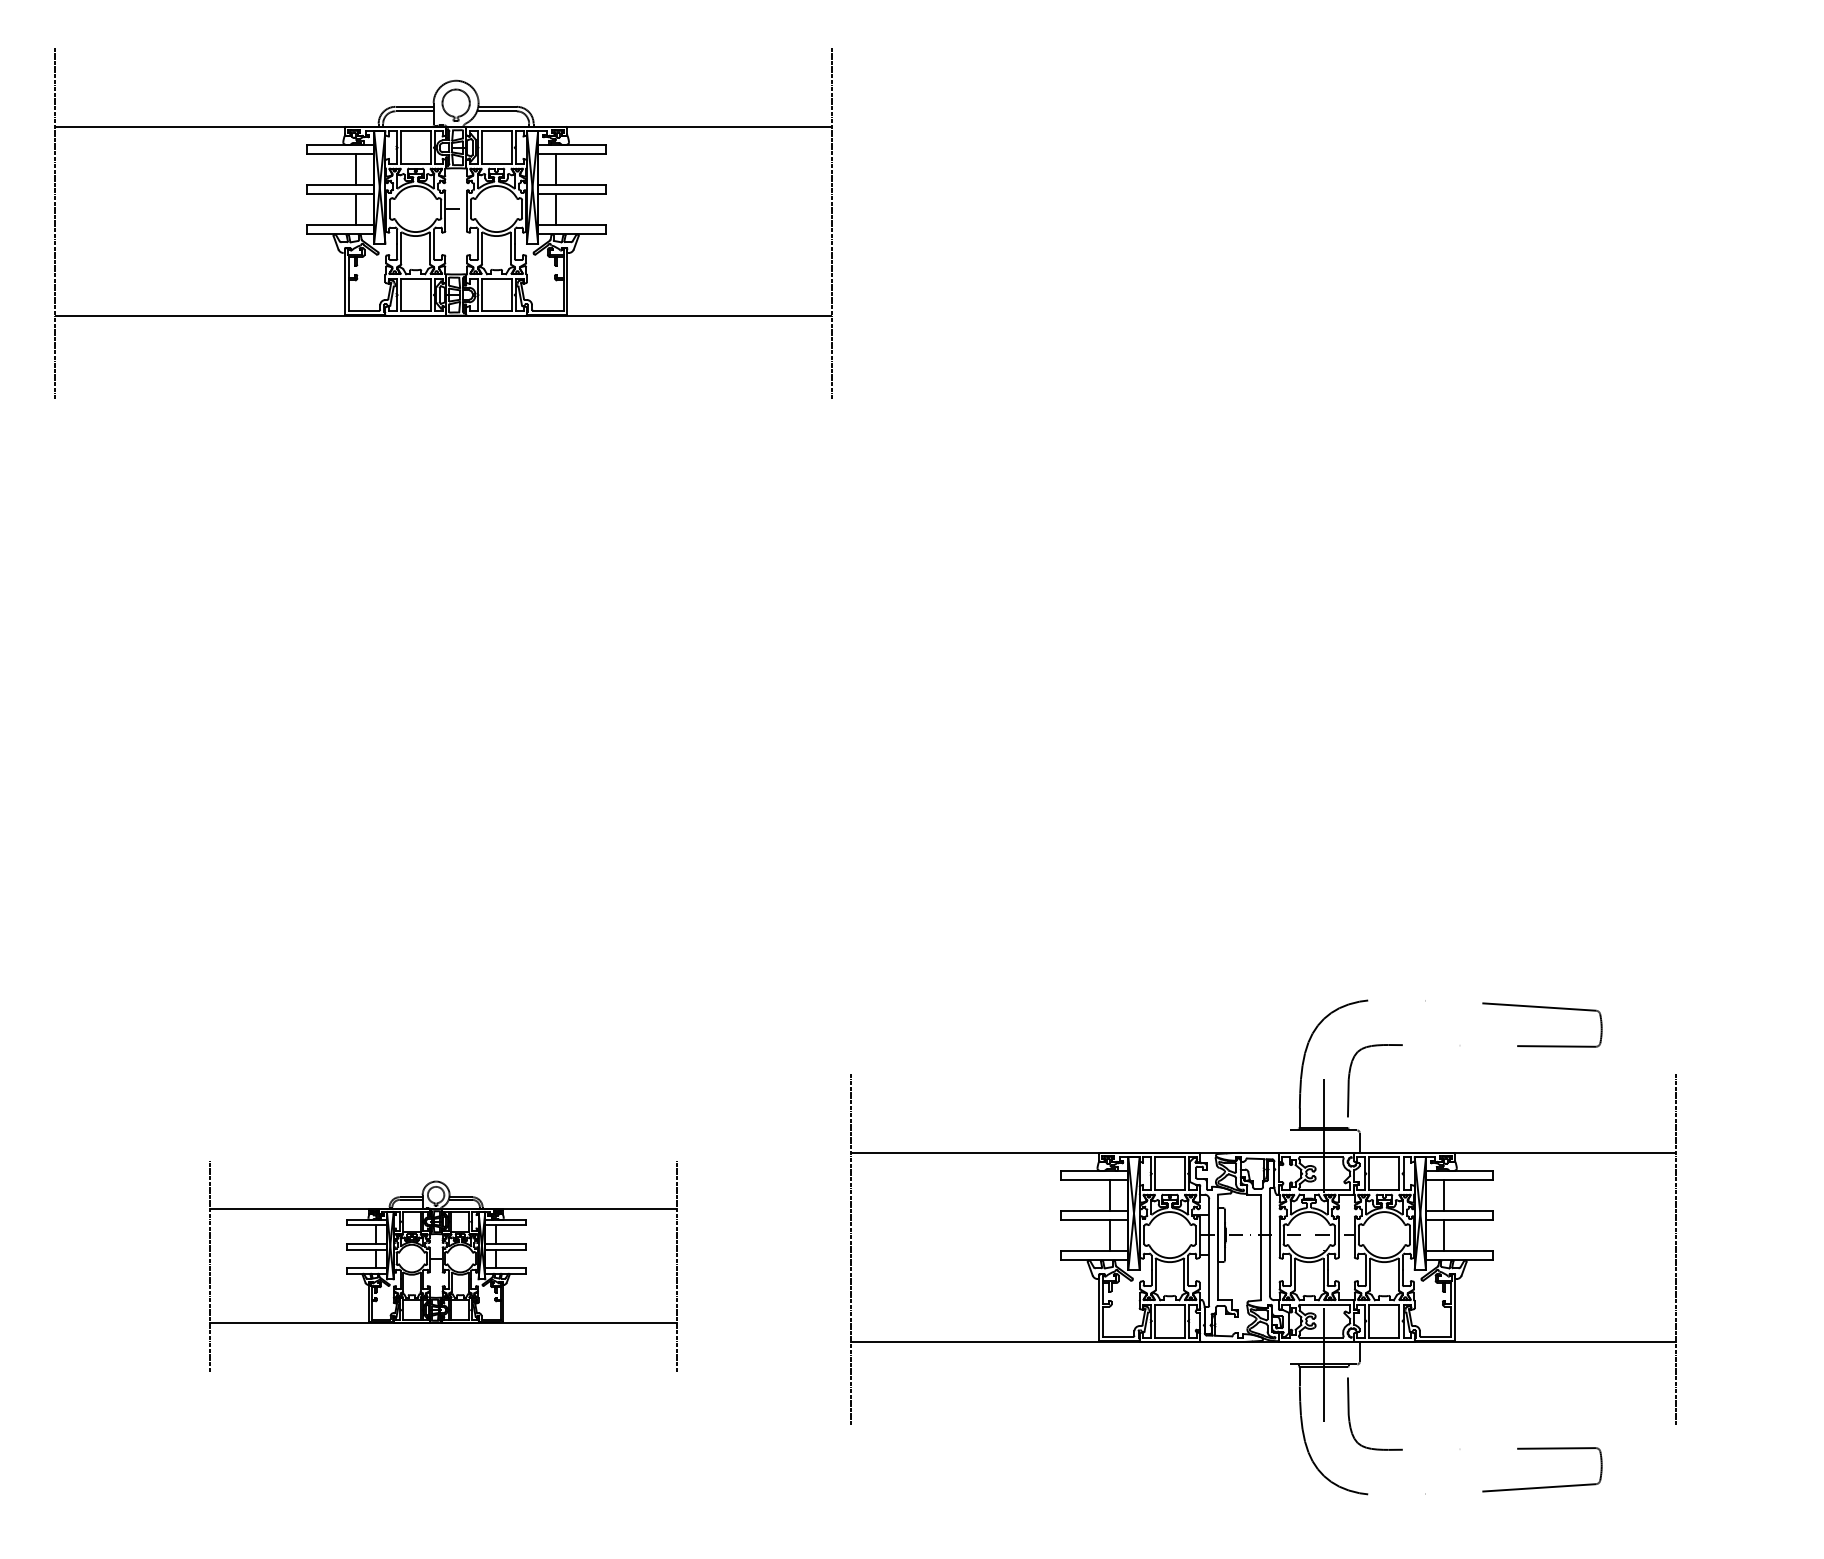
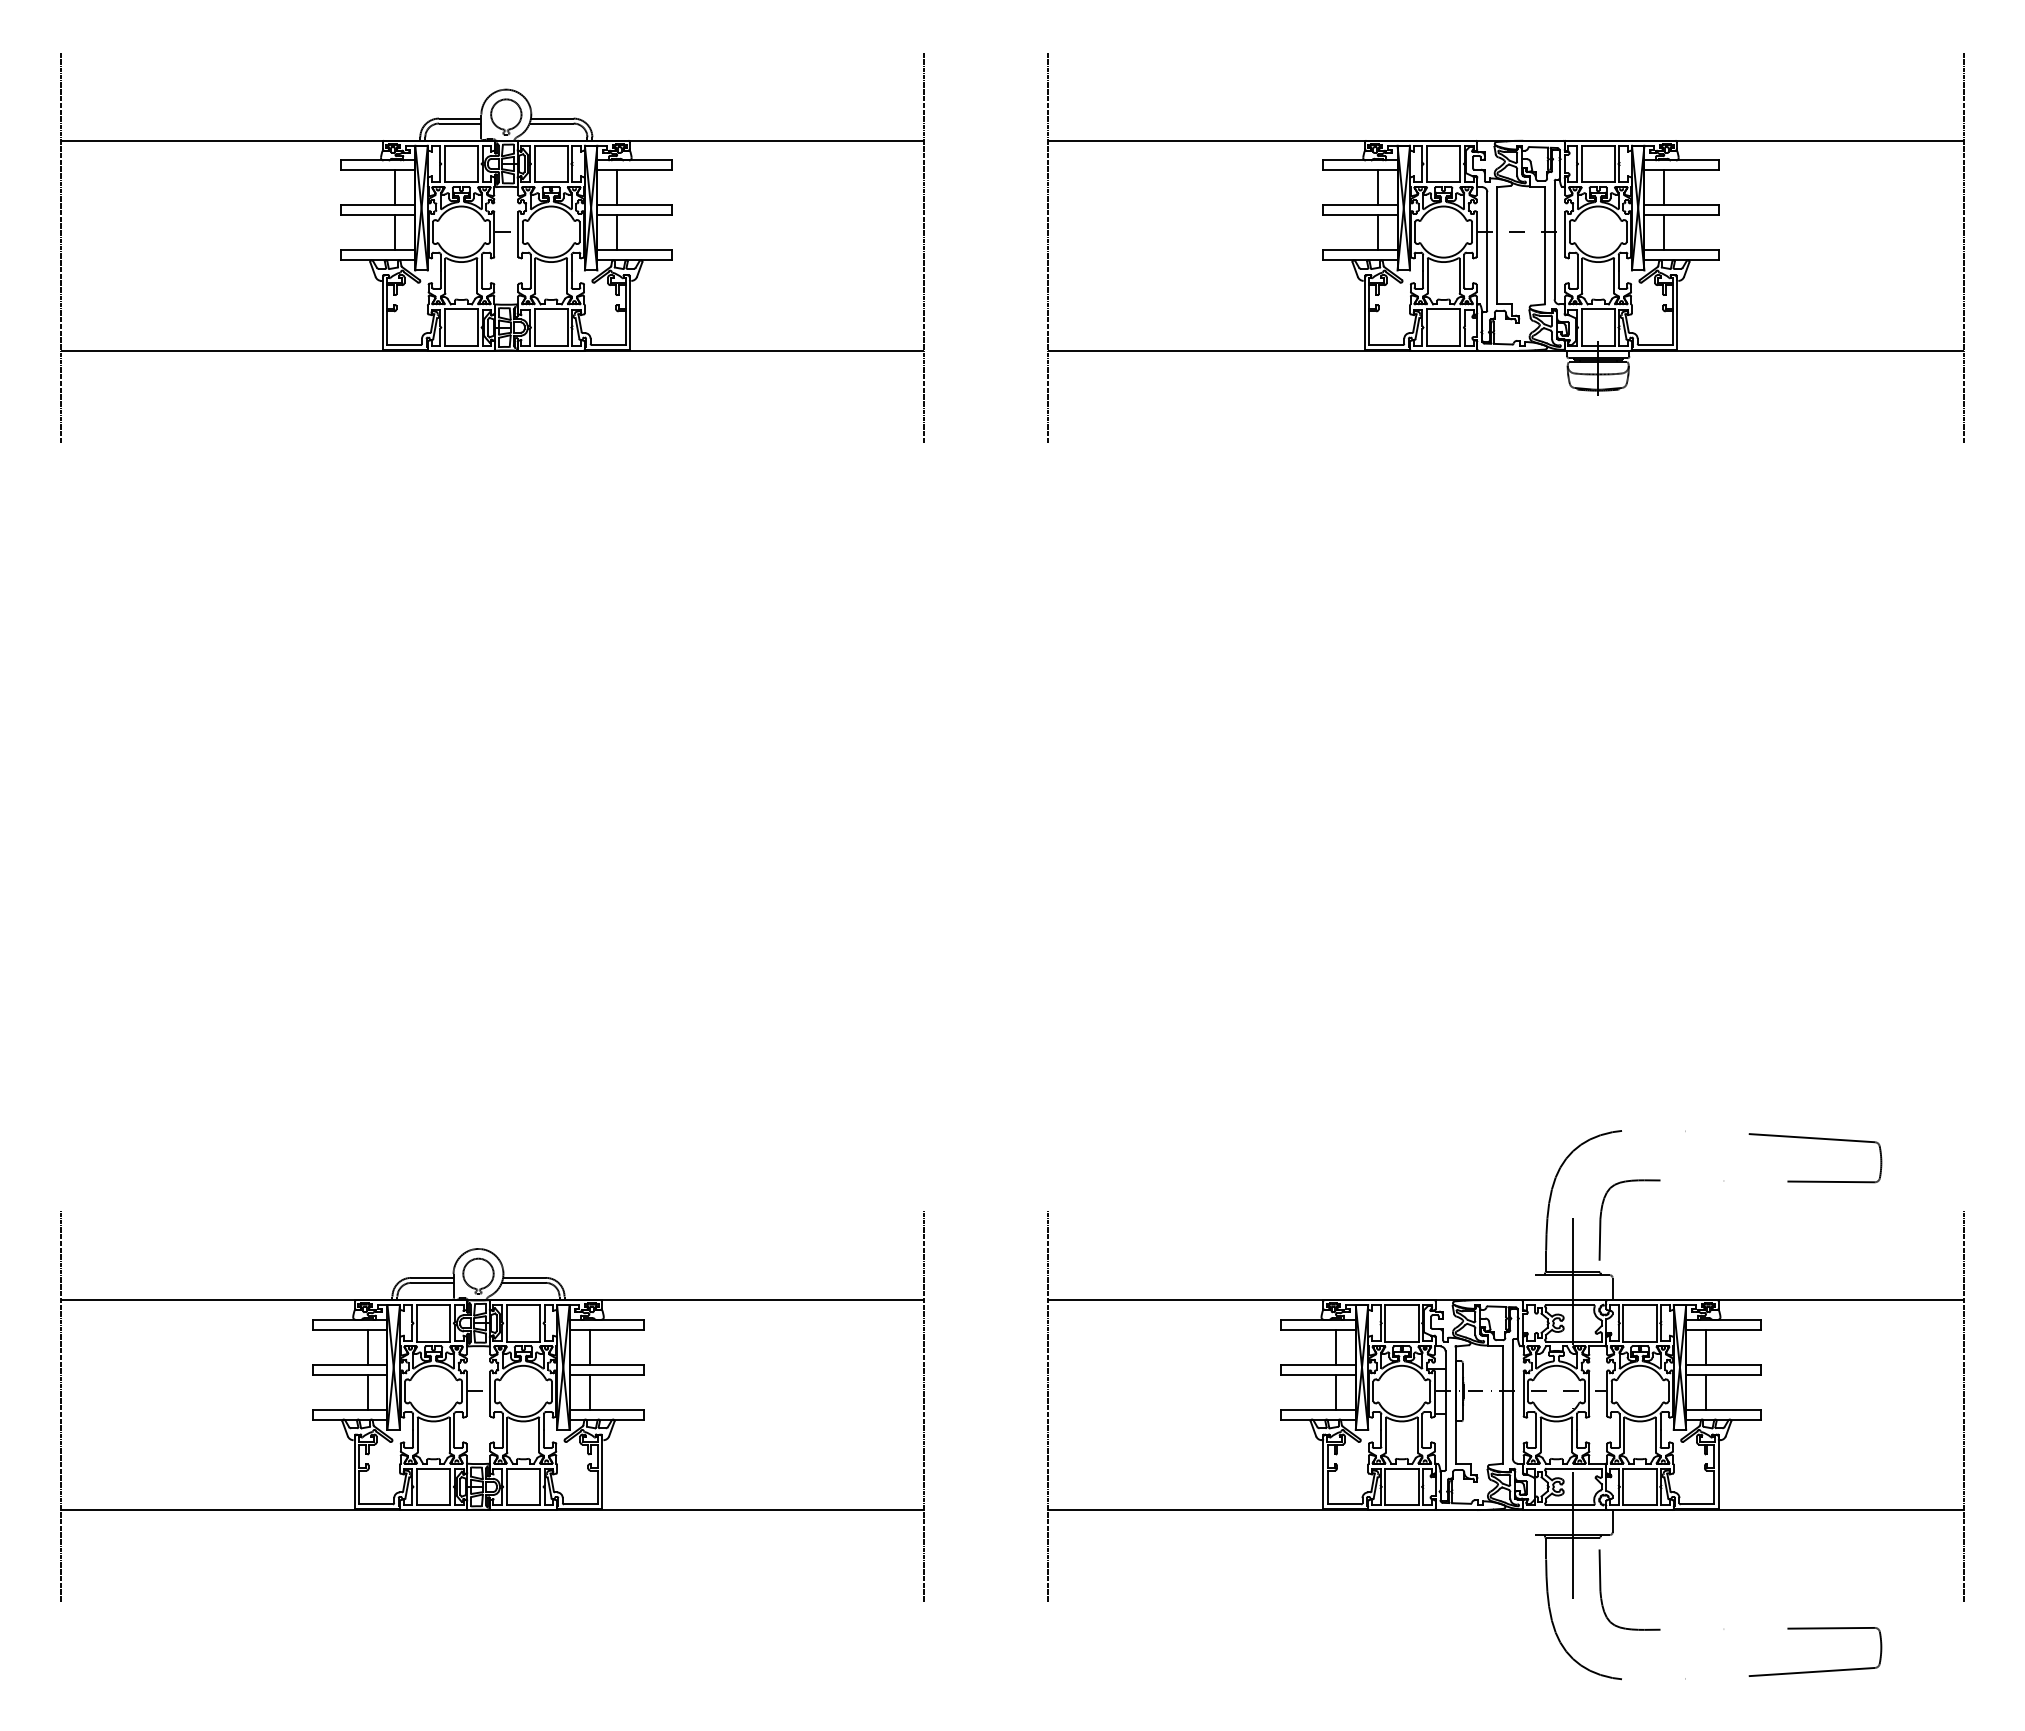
part: (1355, 222) -> (1505, 247), added
part: (1263, 1247) -> (1505, 1405), moved
part: (443, 1266) -> (492, 1406), size x1.67

